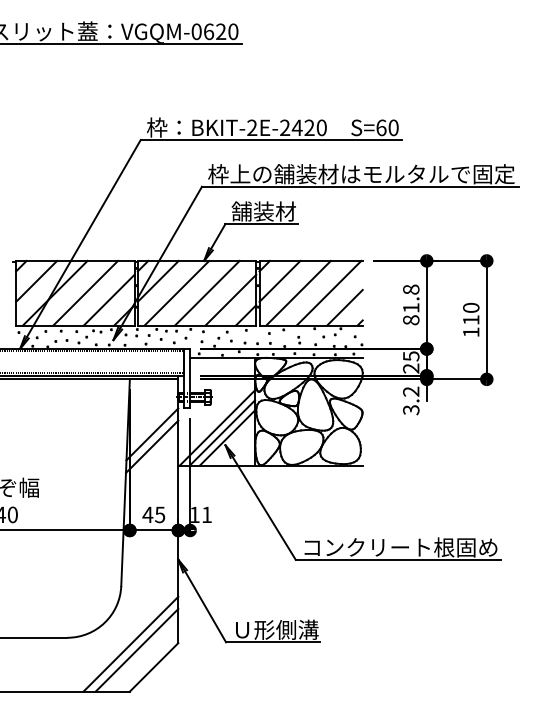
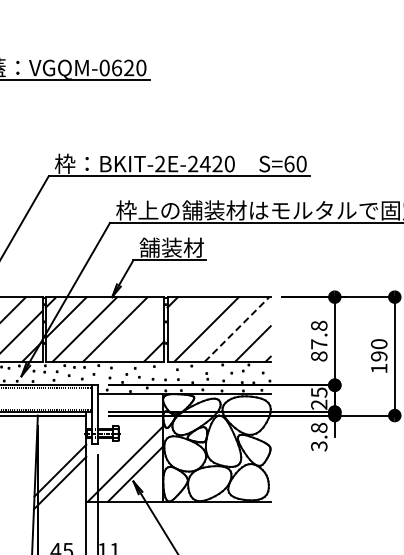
line: (279, 280) -> (187, 316), removed
line: (329, 293) -> (237, 329), solid -> dashed
line: (230, 299) -> (138, 335), removed
text: (411, 307) -> (319, 343), 81.8 -> 87.8
text: (471, 320) -> (379, 356), 110 -> 190
text: (411, 391) -> (319, 427), 3.2 -> 3.8
line: (222, 432) -> (130, 468), removed

